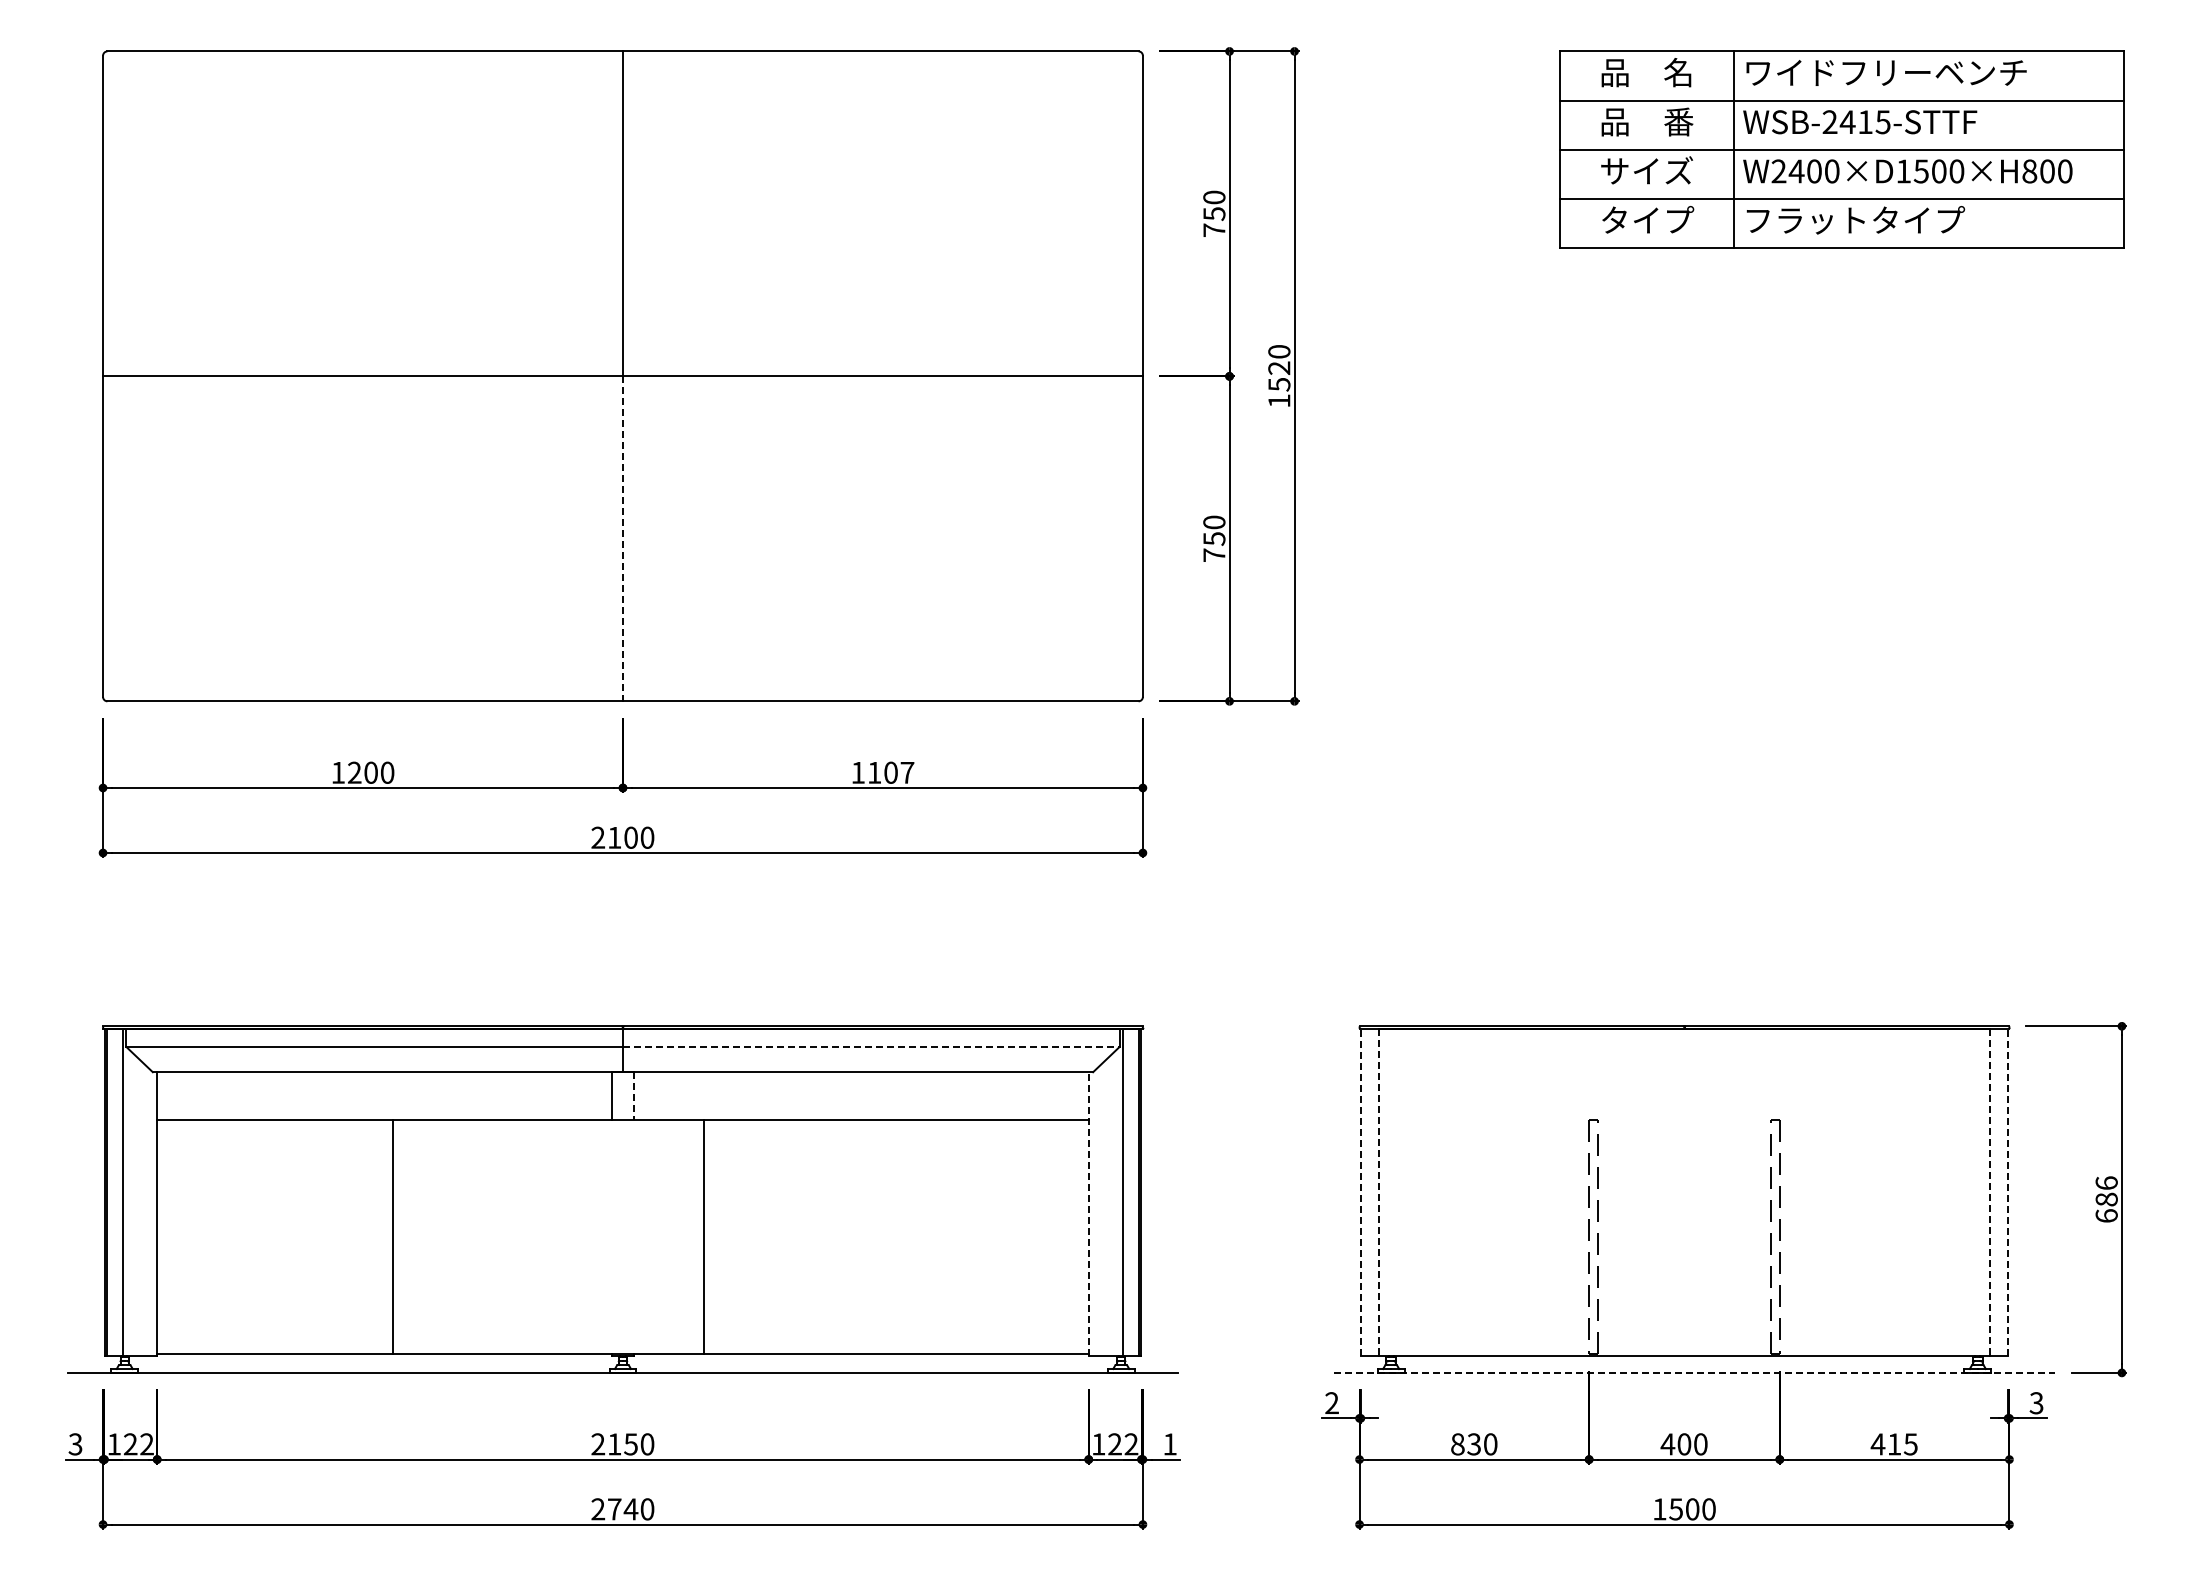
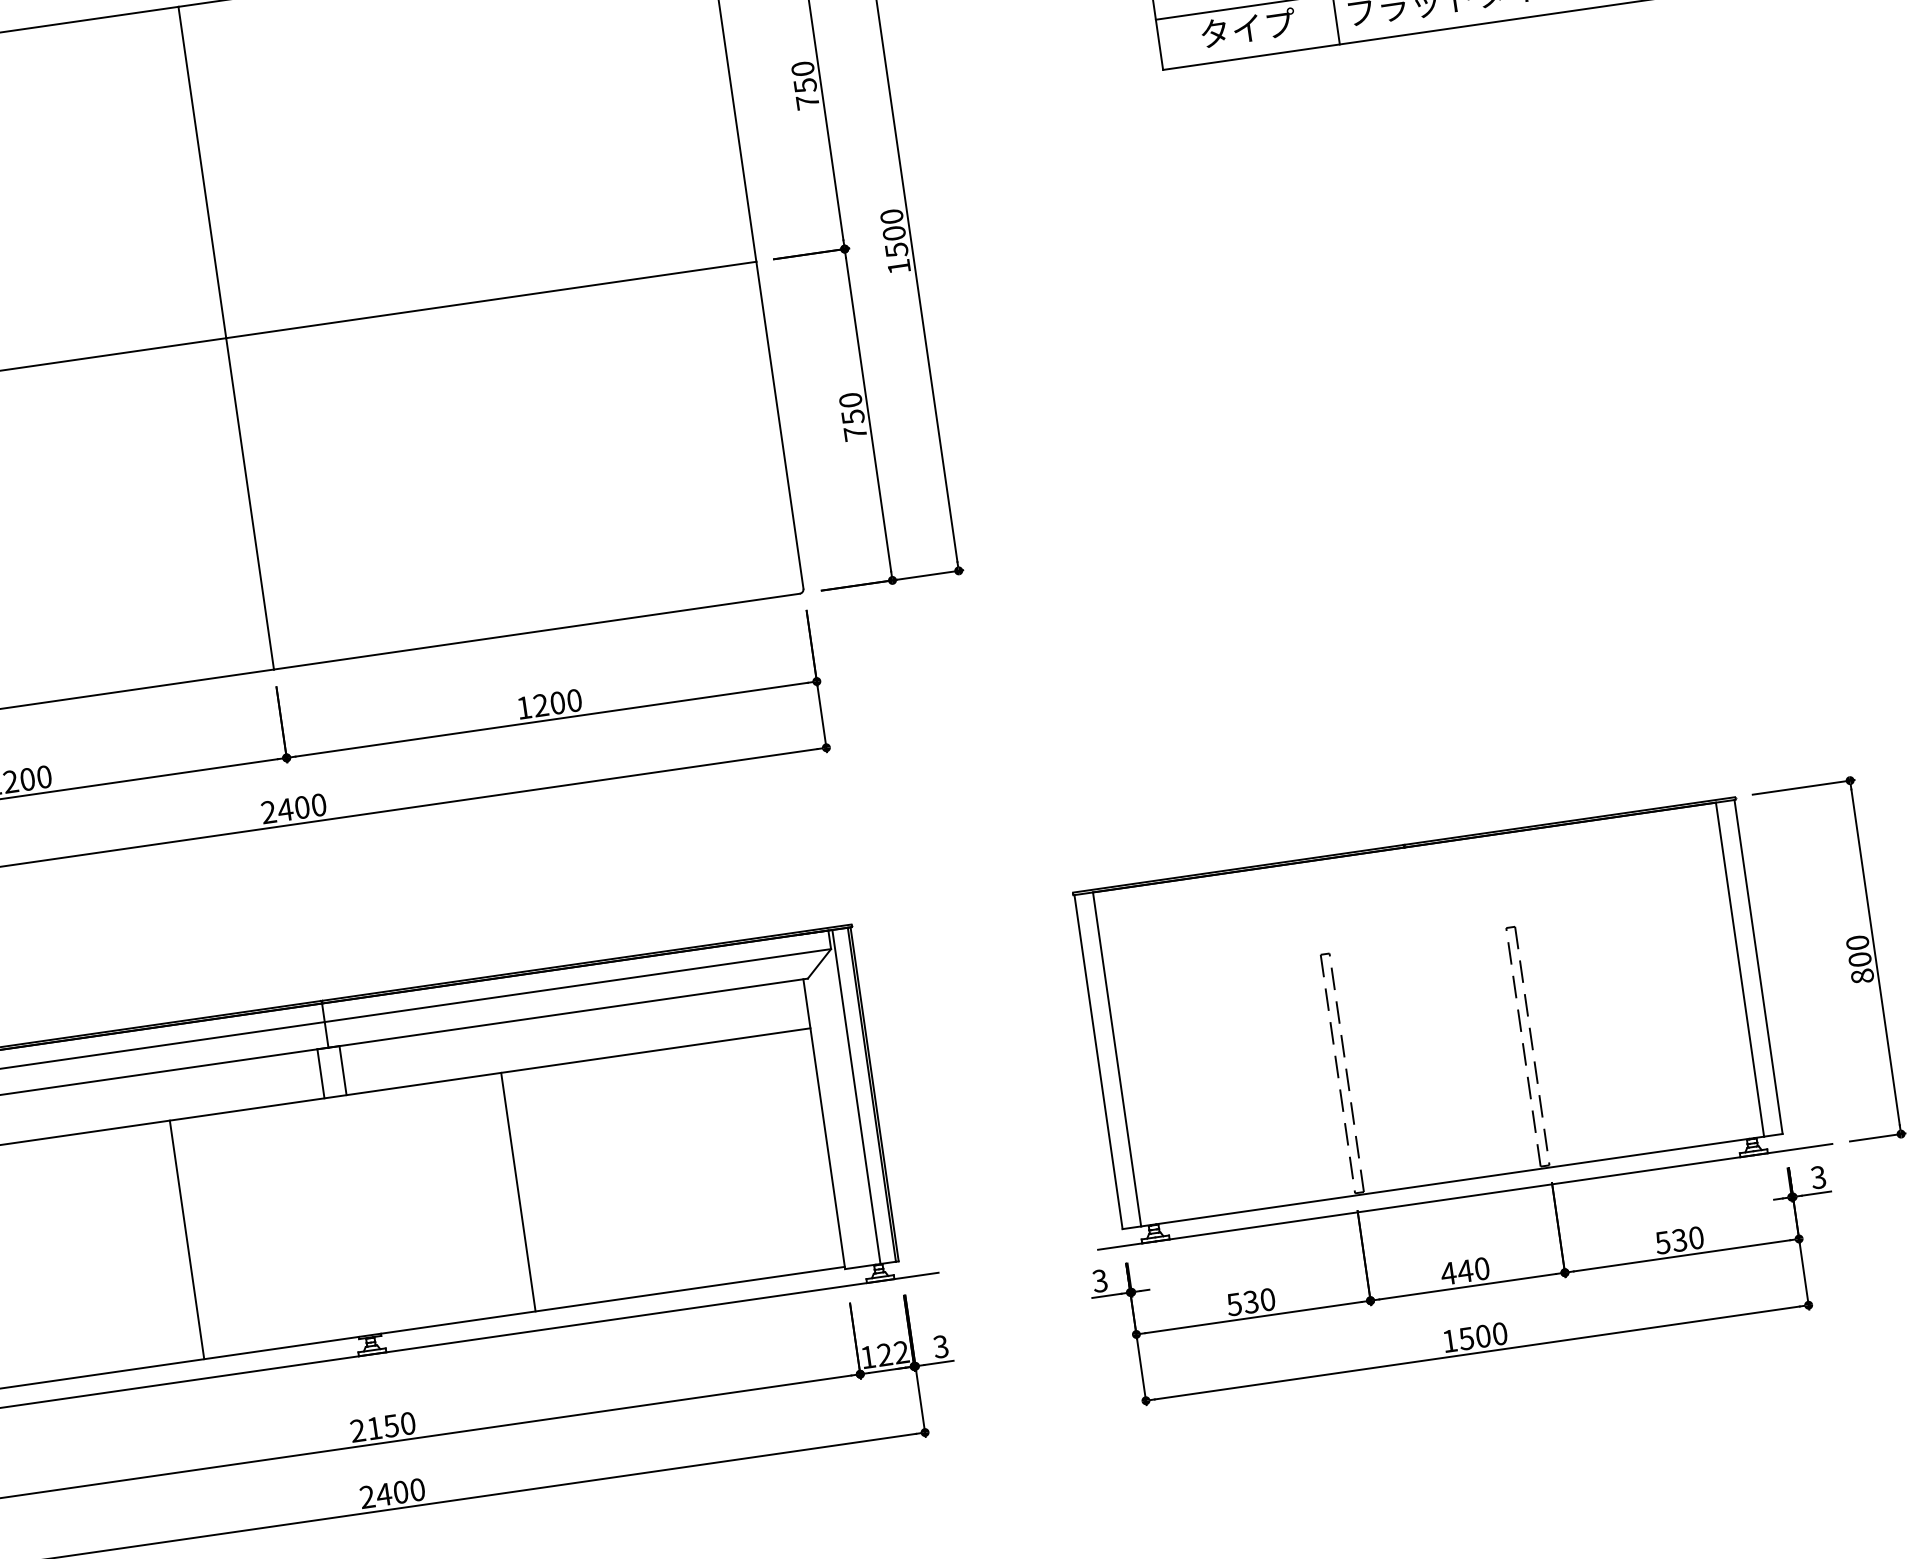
text: (1279, 367) -> (894, 232), 1520 -> 1500
line: (622, 539) -> (249, 504), dashed -> solid
text: (890, 772) -> (557, 702), 1107 -> 1200
text: (614, 837) -> (285, 809), 2100 -> 2400
line: (871, 1047) -> (578, 986), dashed -> solid
line: (633, 1096) -> (342, 1070), dashed -> solid
line: (1360, 1192) -> (1098, 1062), dashed -> solid
line: (1379, 1192) -> (1117, 1059), dashed -> solid
line: (1989, 1192) -> (1739, 969), dashed -> solid
line: (2008, 1192) -> (1758, 966), dashed -> solid
text: (2106, 1199) -> (1859, 959), 686 -> 800
line: (1088, 1213) -> (823, 1123), dashed -> solid
line: (392, 1237) -> (187, 1240), moved
line: (704, 1237) -> (518, 1192), moved
line: (1694, 1372) -> (1465, 1196), dashed -> solid
text: (1331, 1403) -> (1099, 1281), 2 -> 3
text: (1169, 1444) -> (940, 1347), 1 -> 3
text: (1457, 1444) -> (1234, 1304), 830 -> 530
text: (1683, 1444) -> (1464, 1271), 400 -> 440
text: (1893, 1444) -> (1678, 1240), 415 -> 530
text: (622, 1509) -> (392, 1493), 2740 -> 2400

